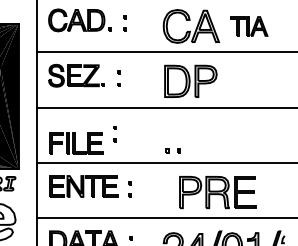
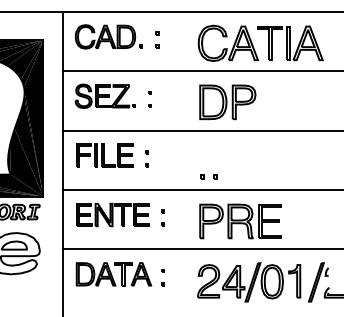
part: (249, 26) -> (290, 43), size x1.67
part: (75, 143) -> (104, 155), moved
part: (217, 192) -> (240, 221), moved

